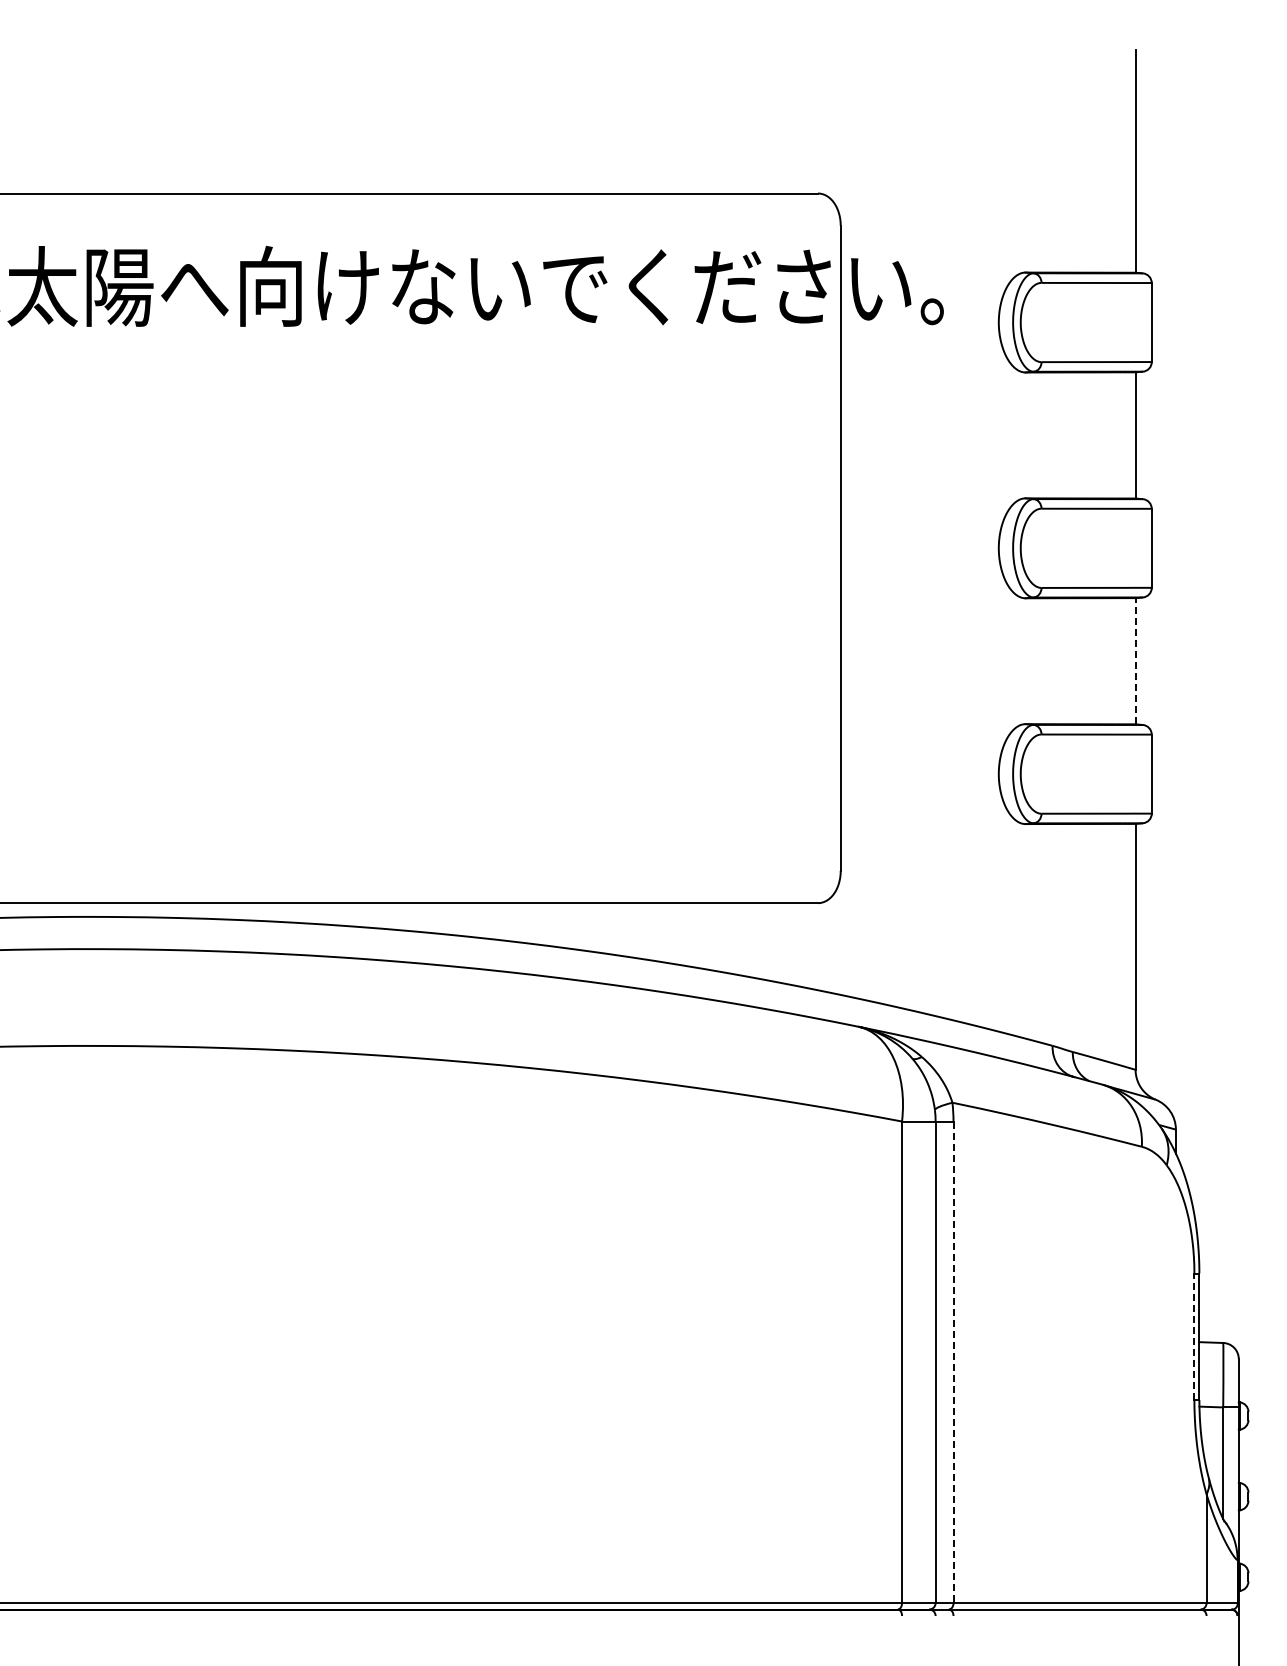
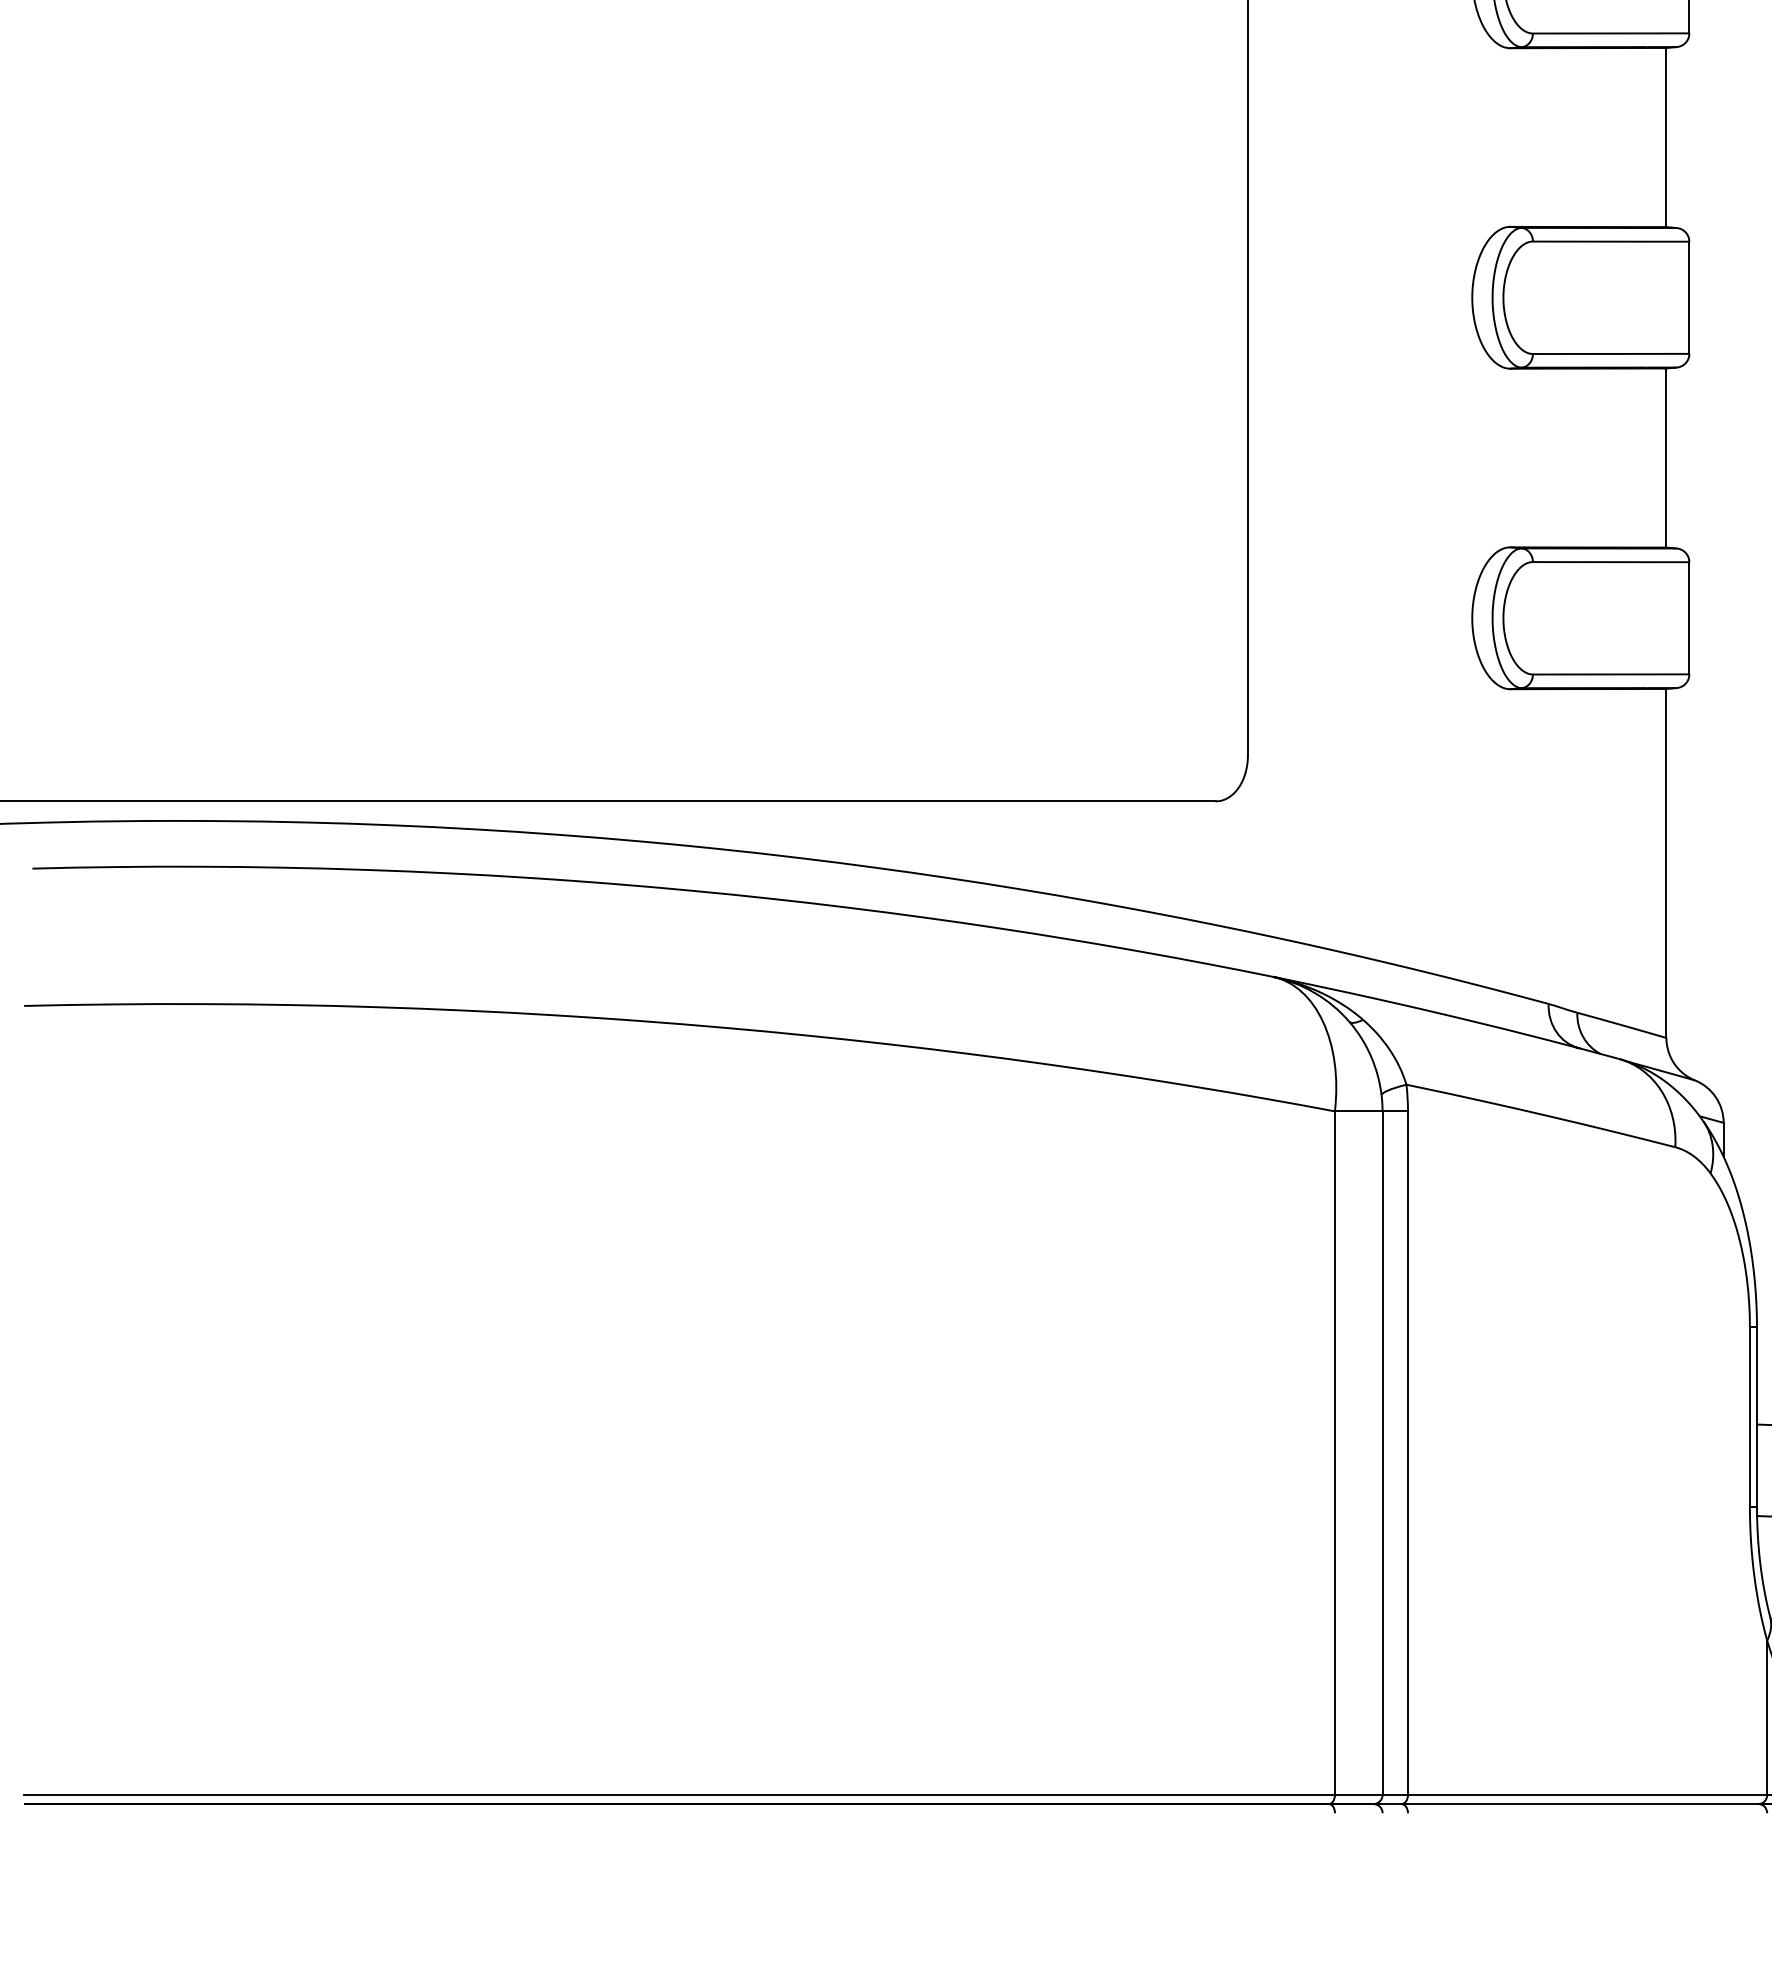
line: (1135, 660) -> (1666, 457), dashed -> solid
line: (1194, 1336) -> (1750, 1416), dashed -> solid
line: (953, 1362) -> (1407, 1453), dashed -> solid

